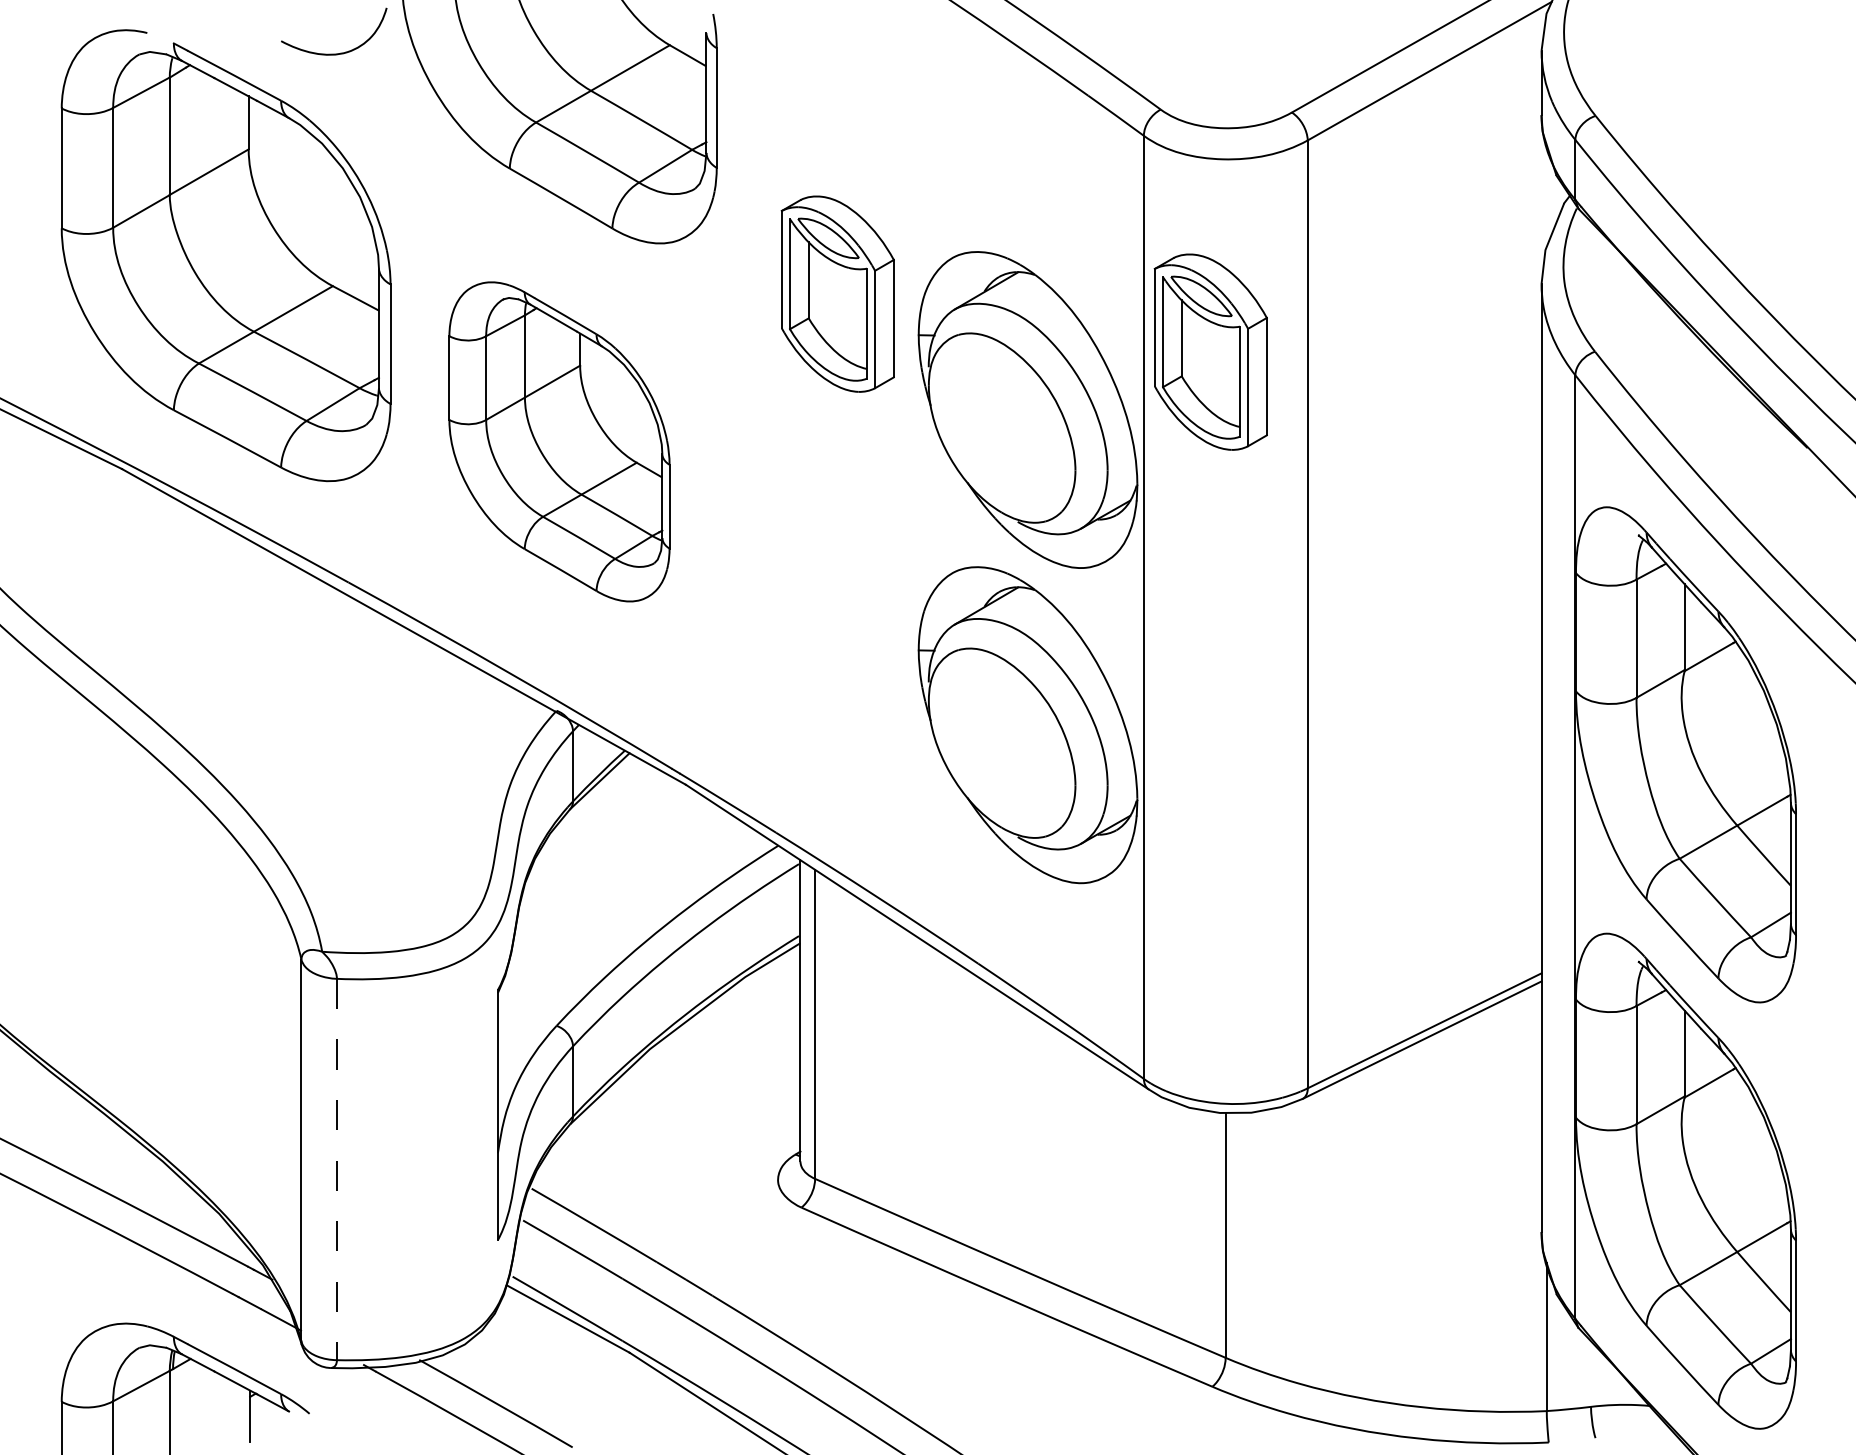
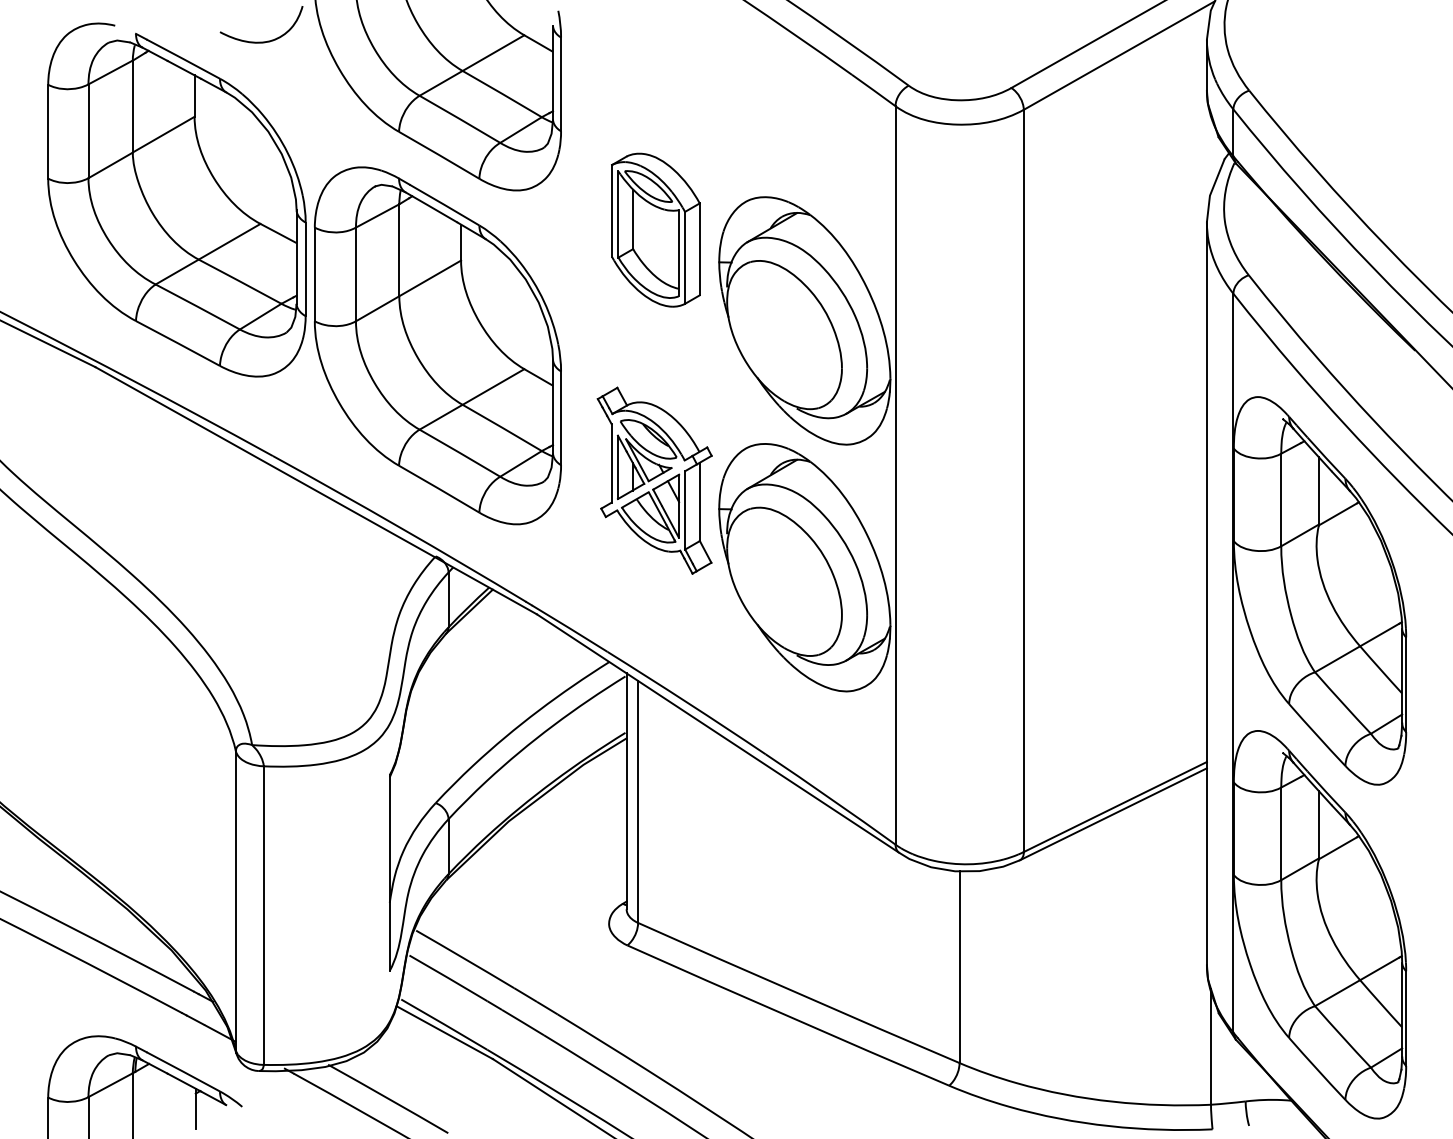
part: (1210, 351) -> (947, 275), removed
part: (559, 441) -> (437, 345), size x1.43
part: (836, 613) -> (654, 480), added
line: (336, 1169) -> (263, 915), dashed -> solid

